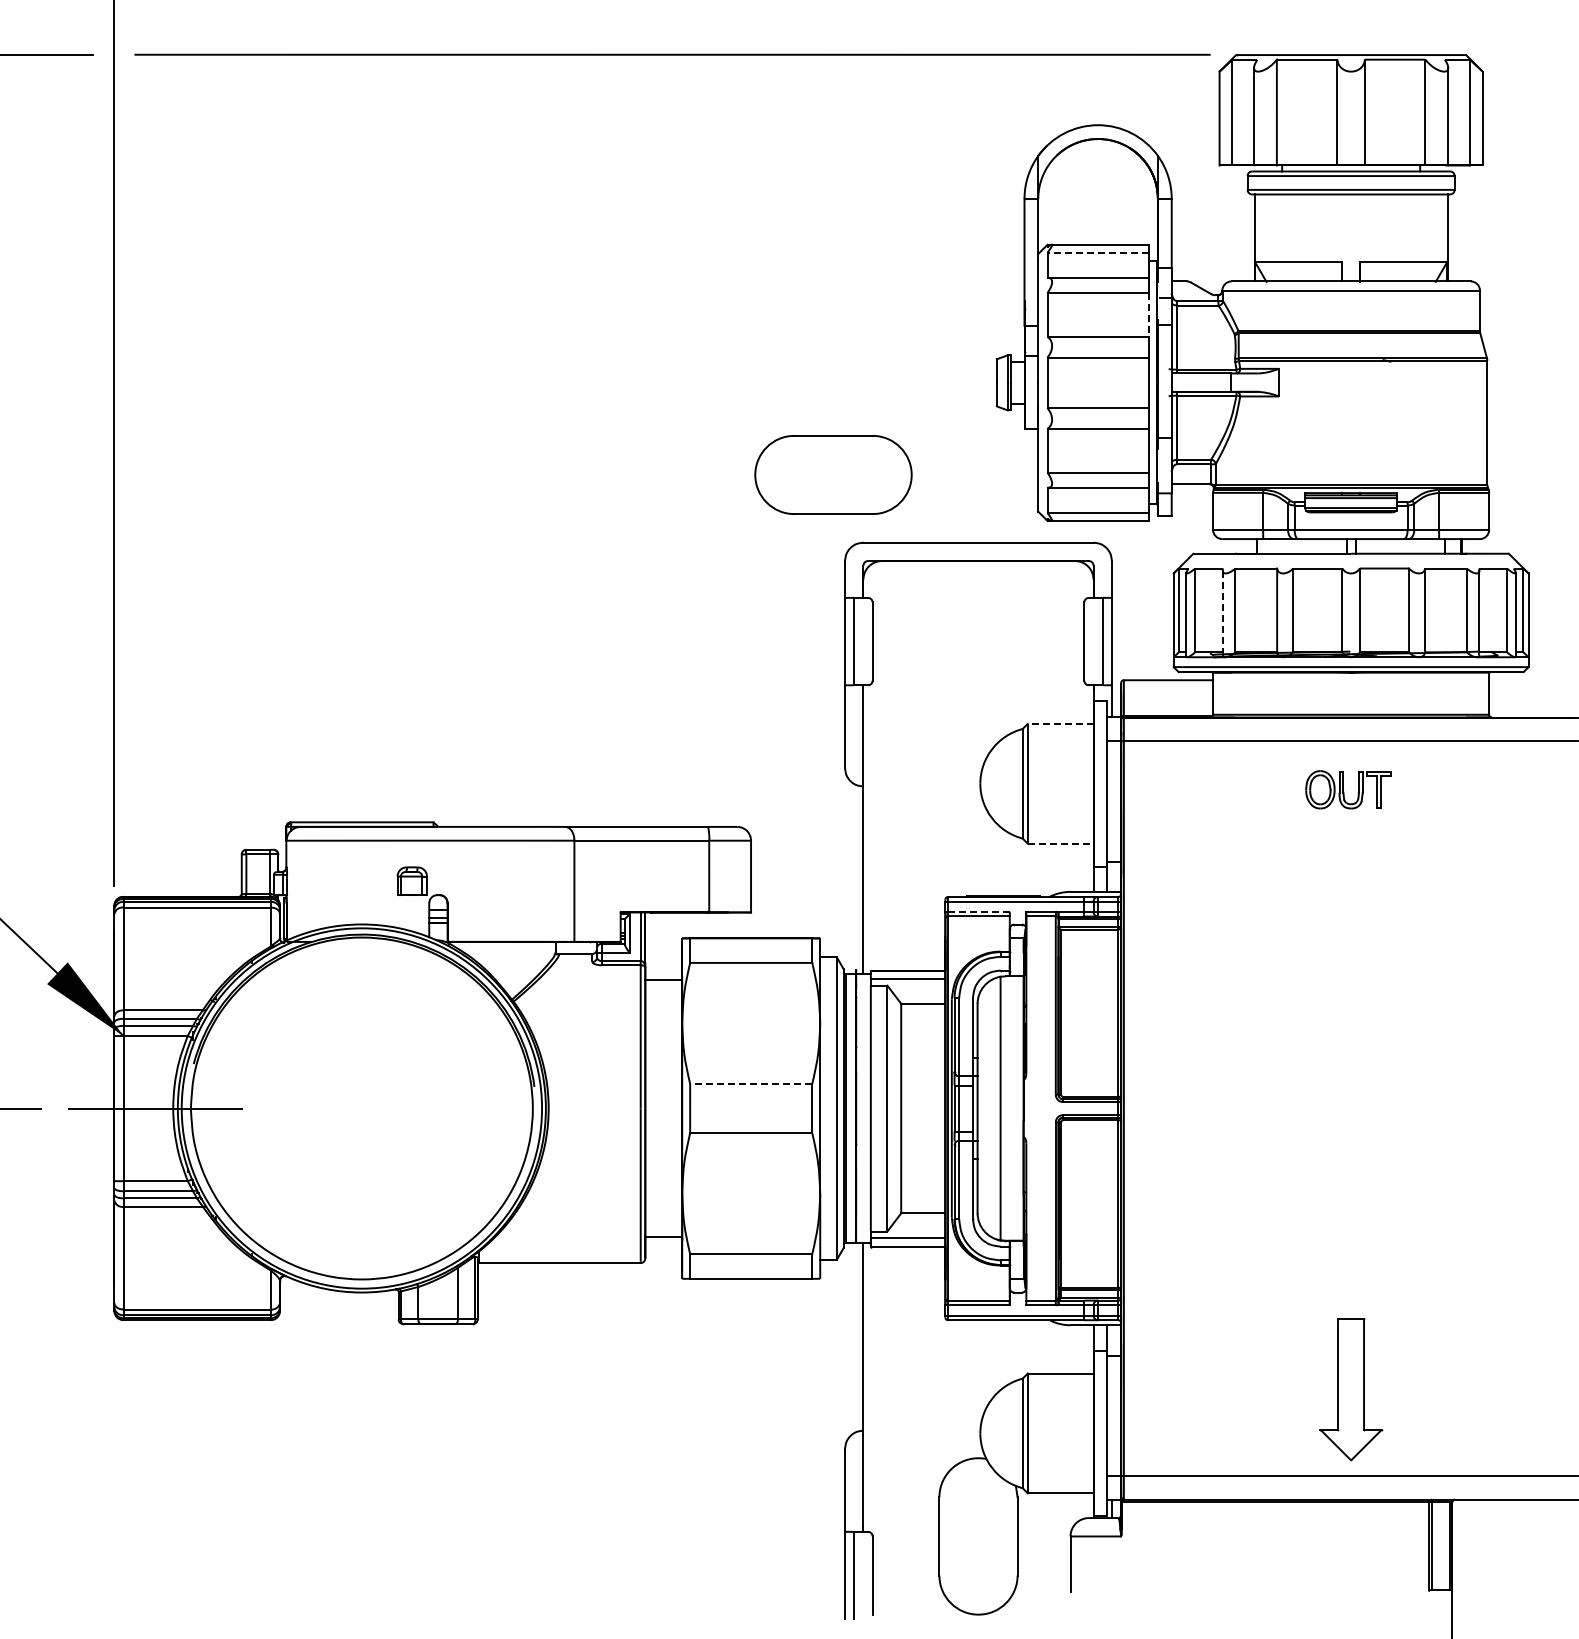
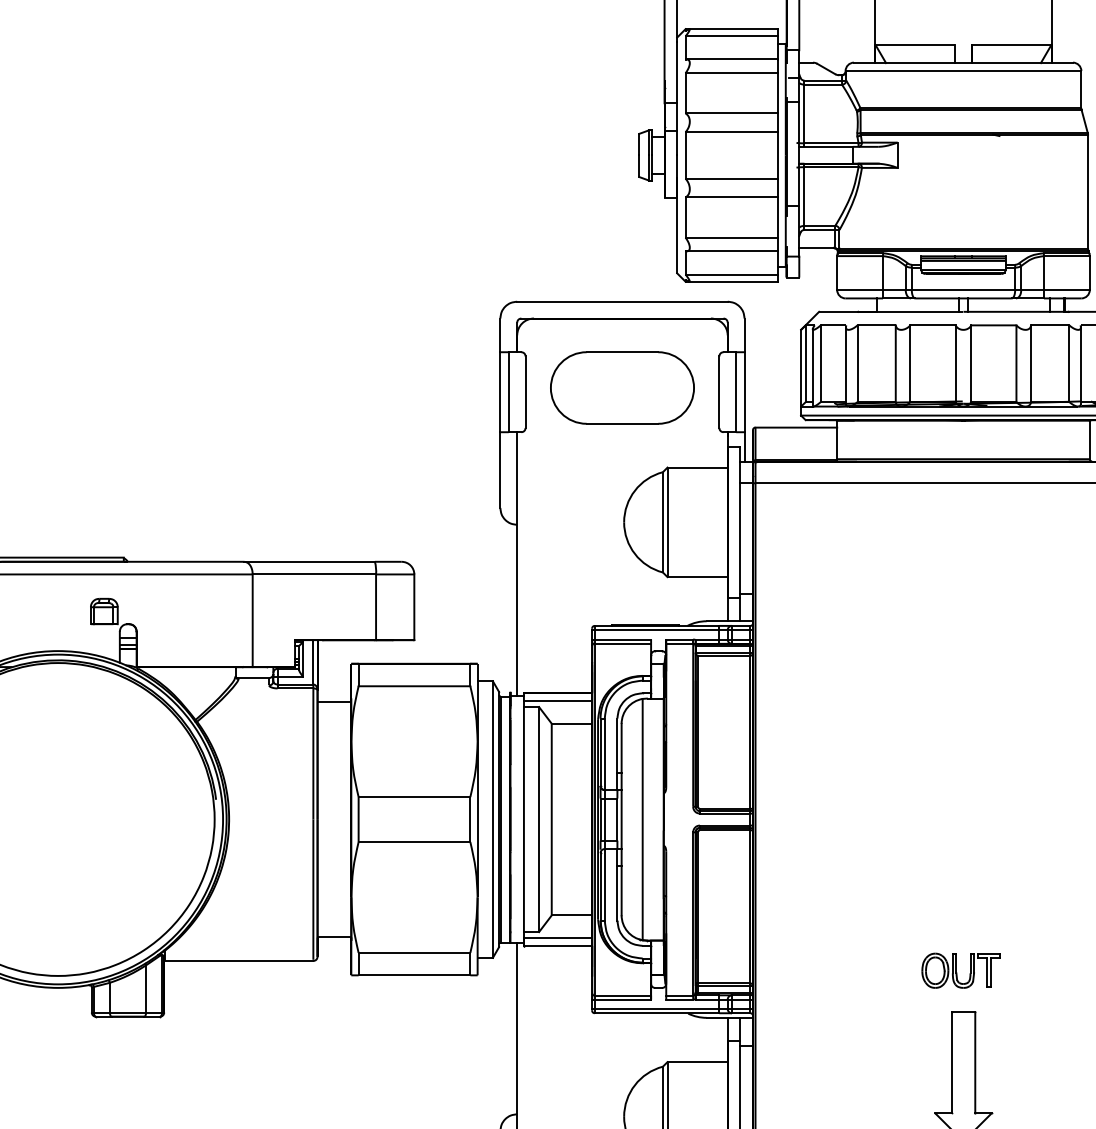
line: (1098, 252) -> (732, 36), dashed -> solid
line: (1148, 315) -> (778, 93), dashed -> solid
part: (833, 474) -> (622, 387), moved
line: (1222, 612) -> (845, 365), dashed -> solid
line: (1060, 723) -> (697, 467), dashed -> solid
part: (1348, 789) -> (961, 970), moved
line: (1060, 843) -> (697, 577), dashed -> solid
line: (978, 911) -> (622, 639), dashed -> solid
line: (750, 1084) -> (413, 797), dashed -> solid

